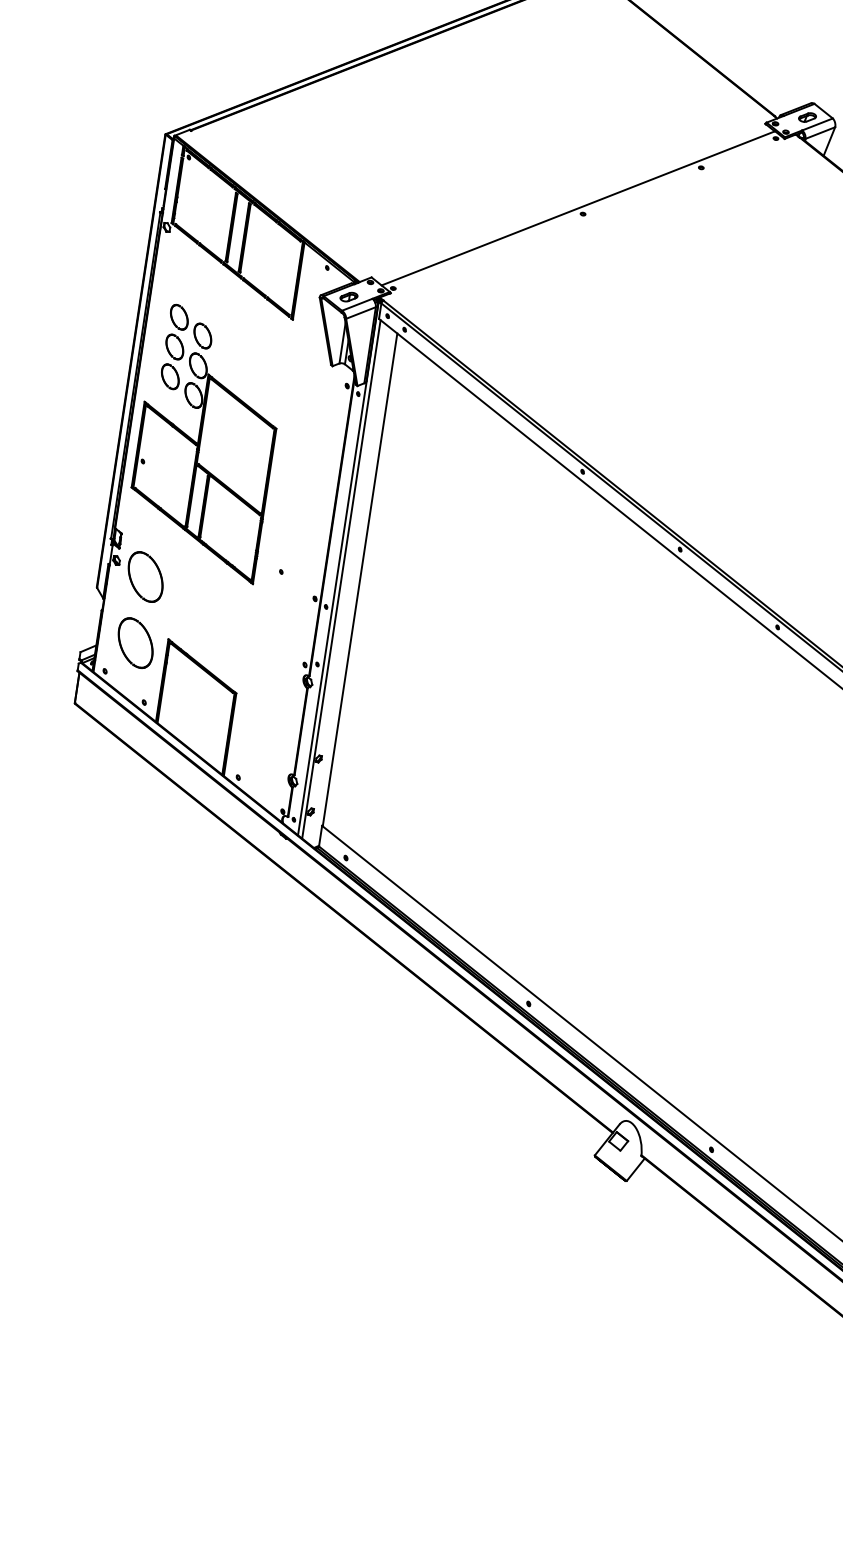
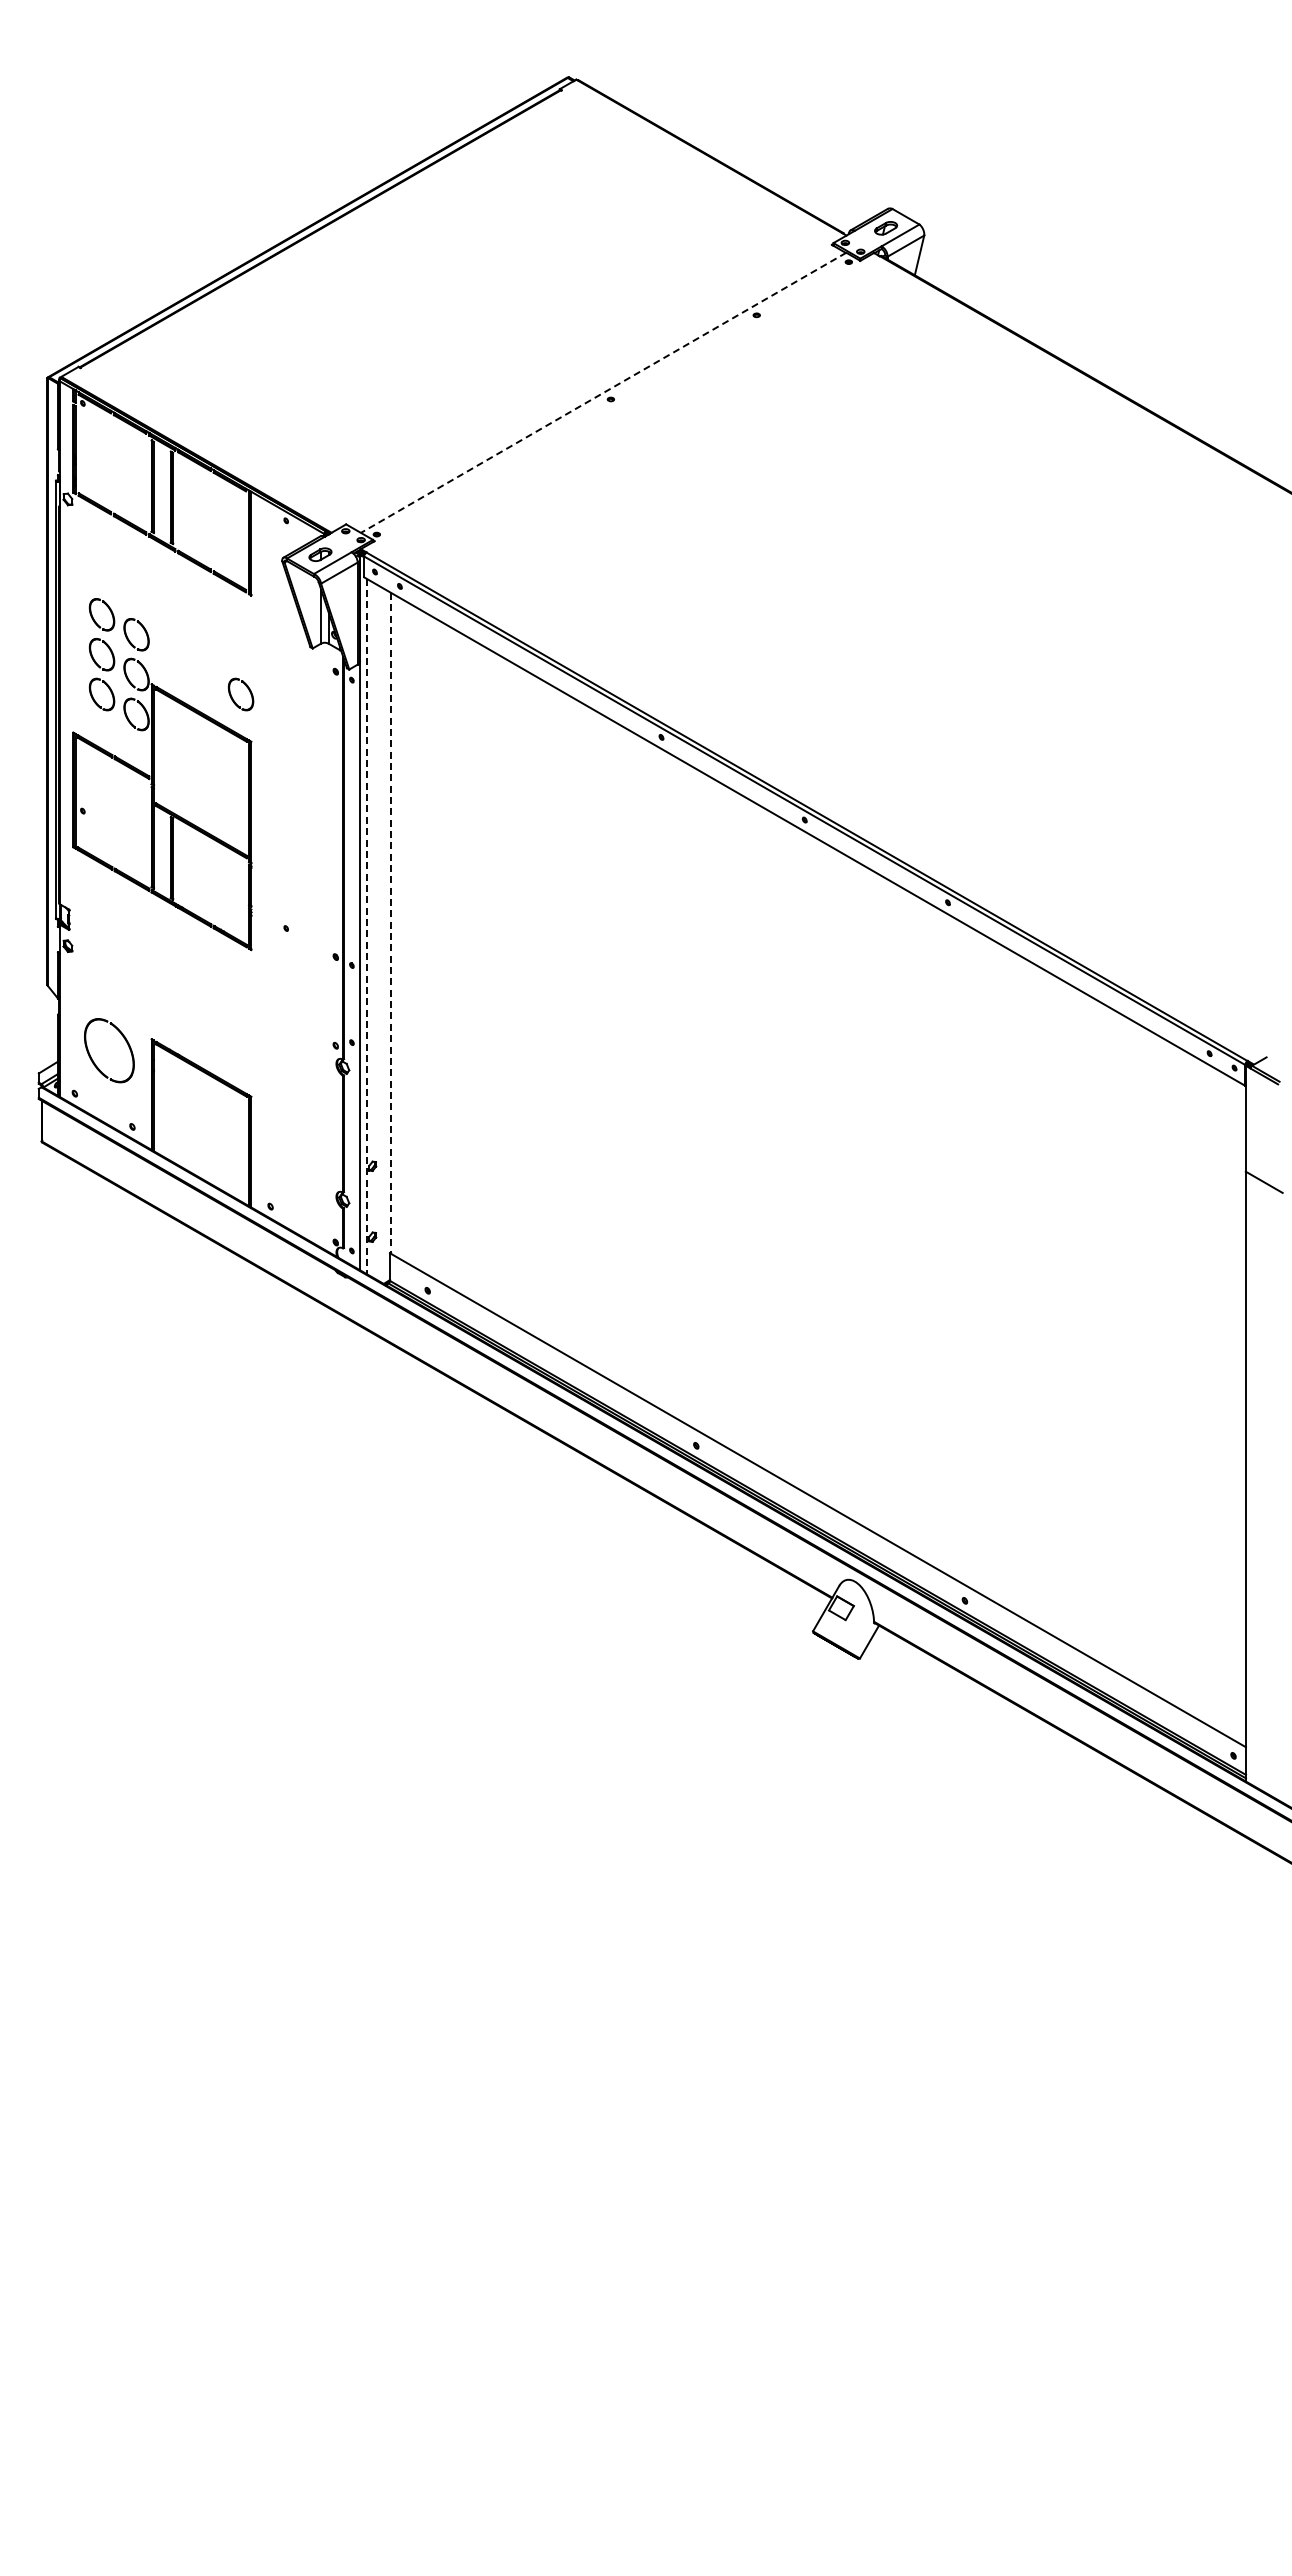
line: (578, 208) -> (603, 393), solid -> dashed
part: (267, 394) -> (233, 698), added
part: (158, 571) -> (125, 952), removed
line: (341, 579) -> (366, 926), solid -> dashed
line: (360, 579) -> (391, 922), solid -> dashed

